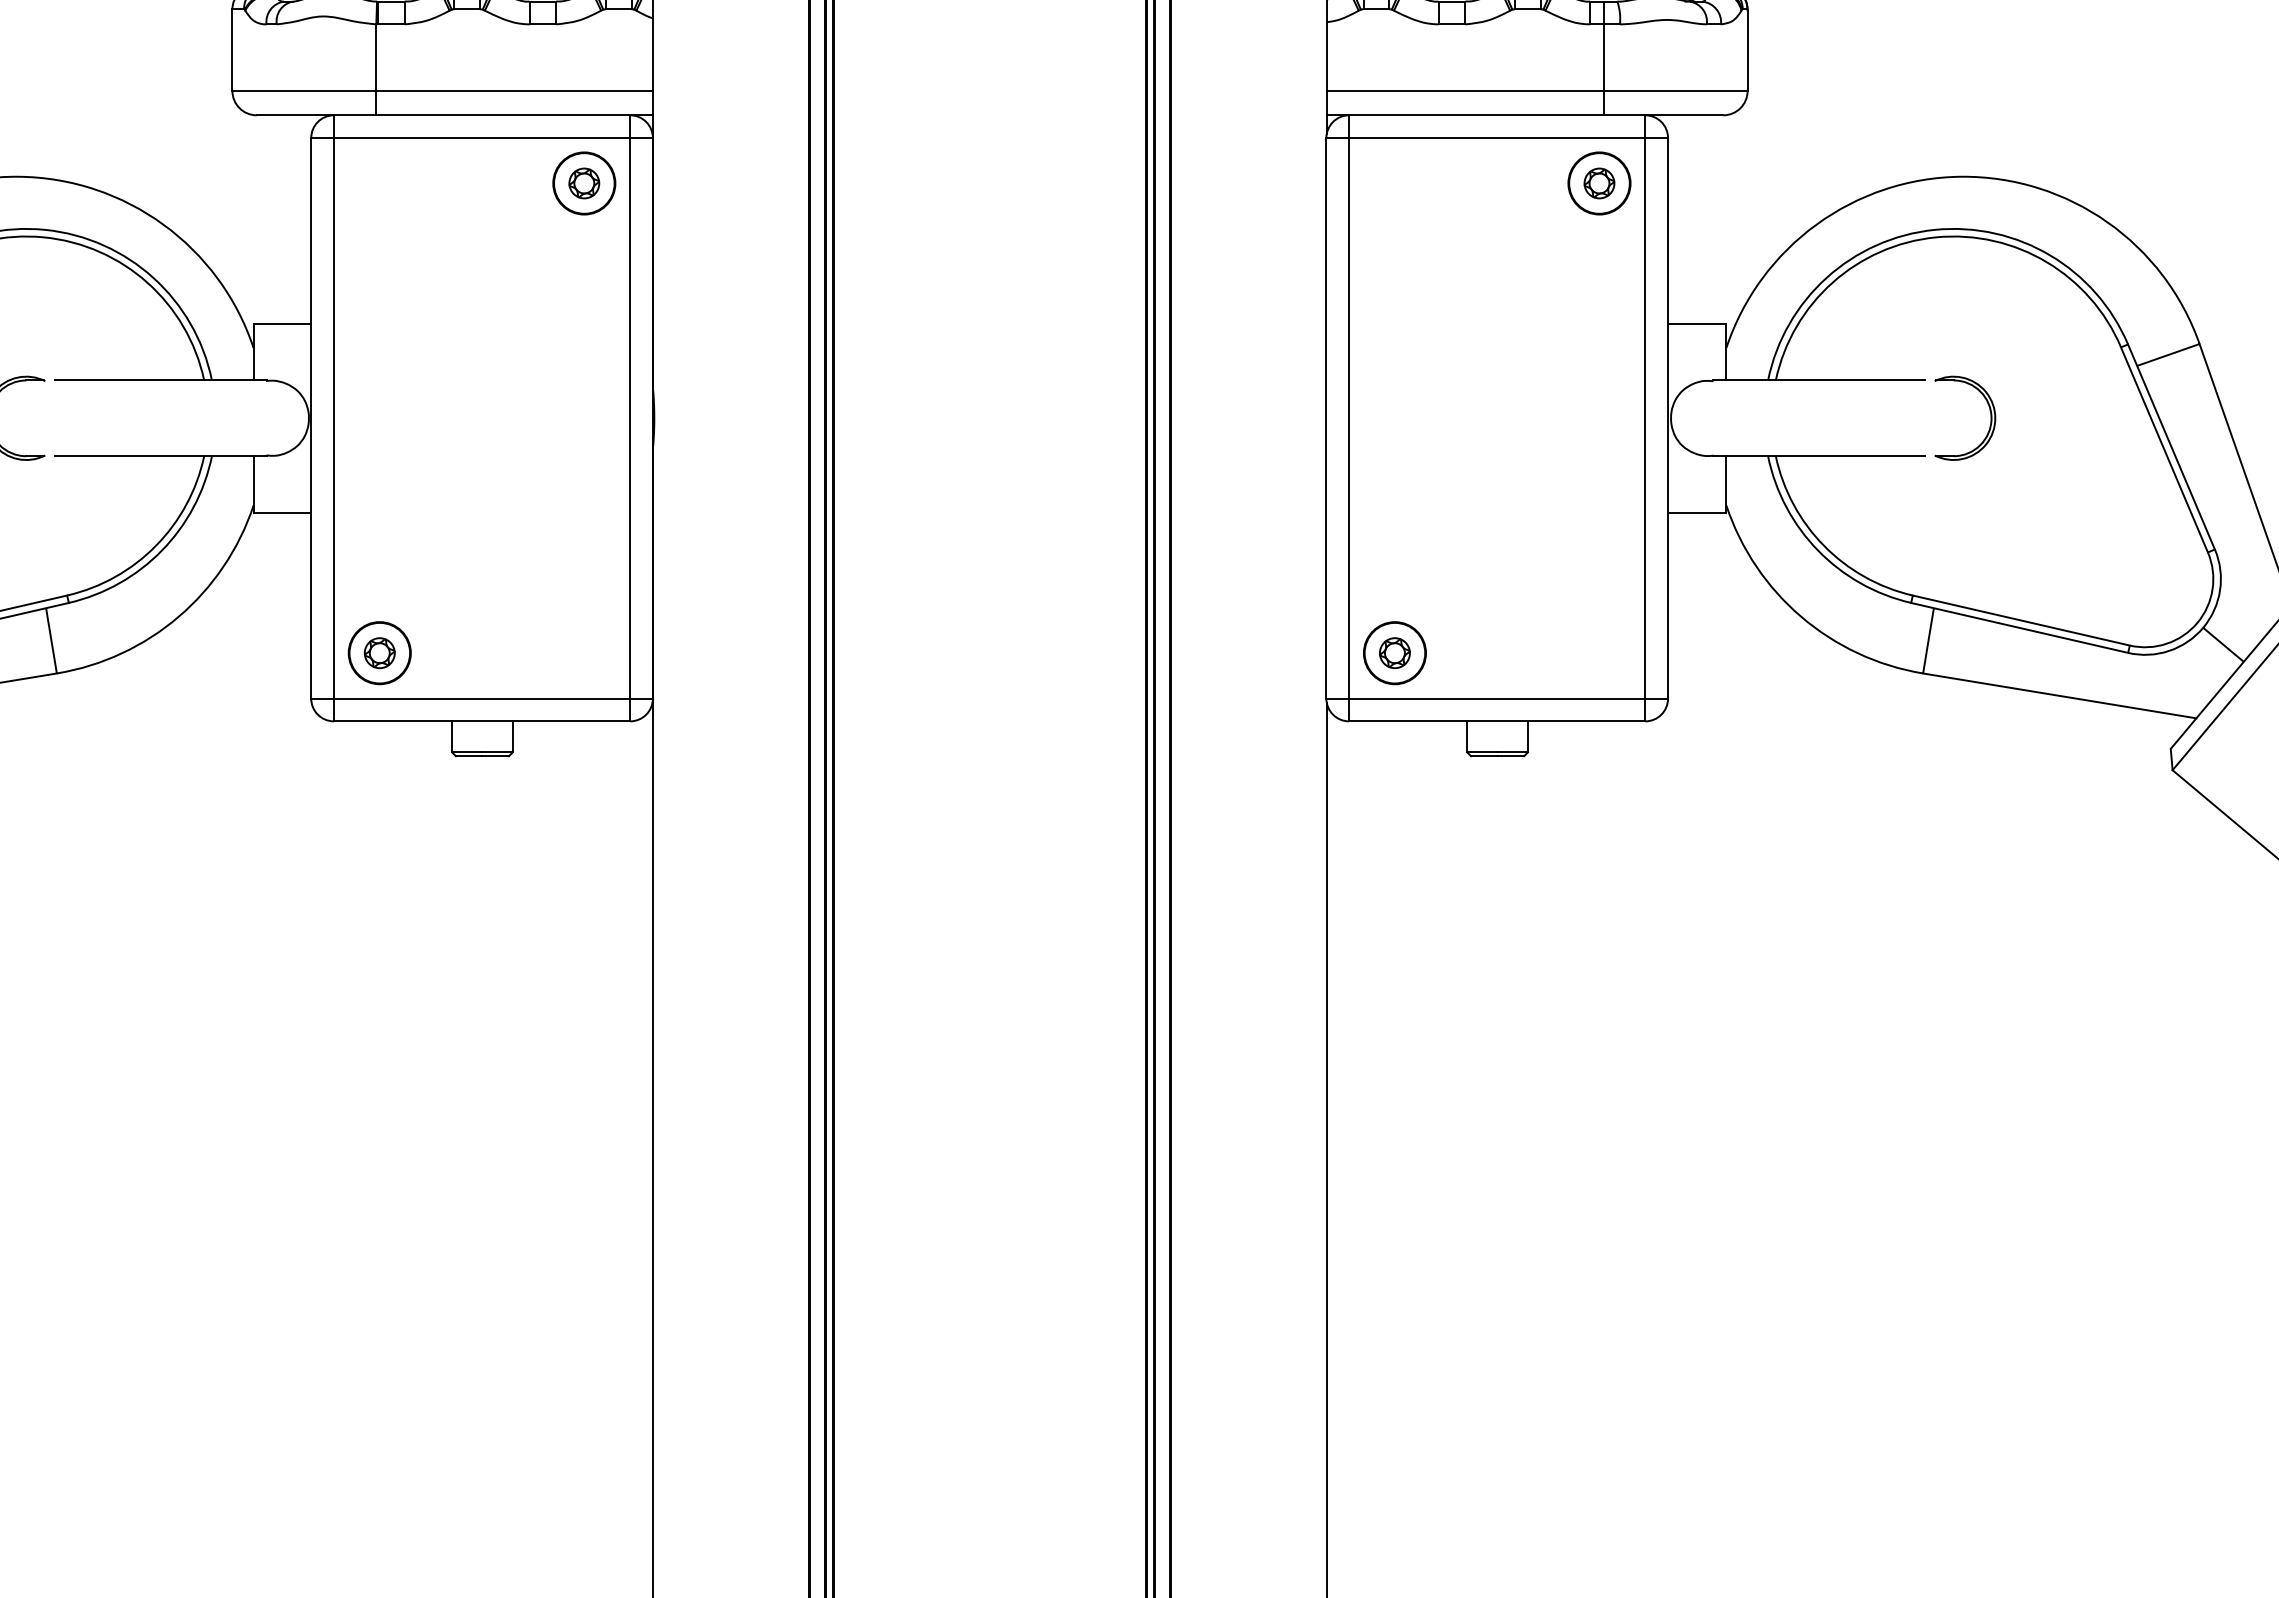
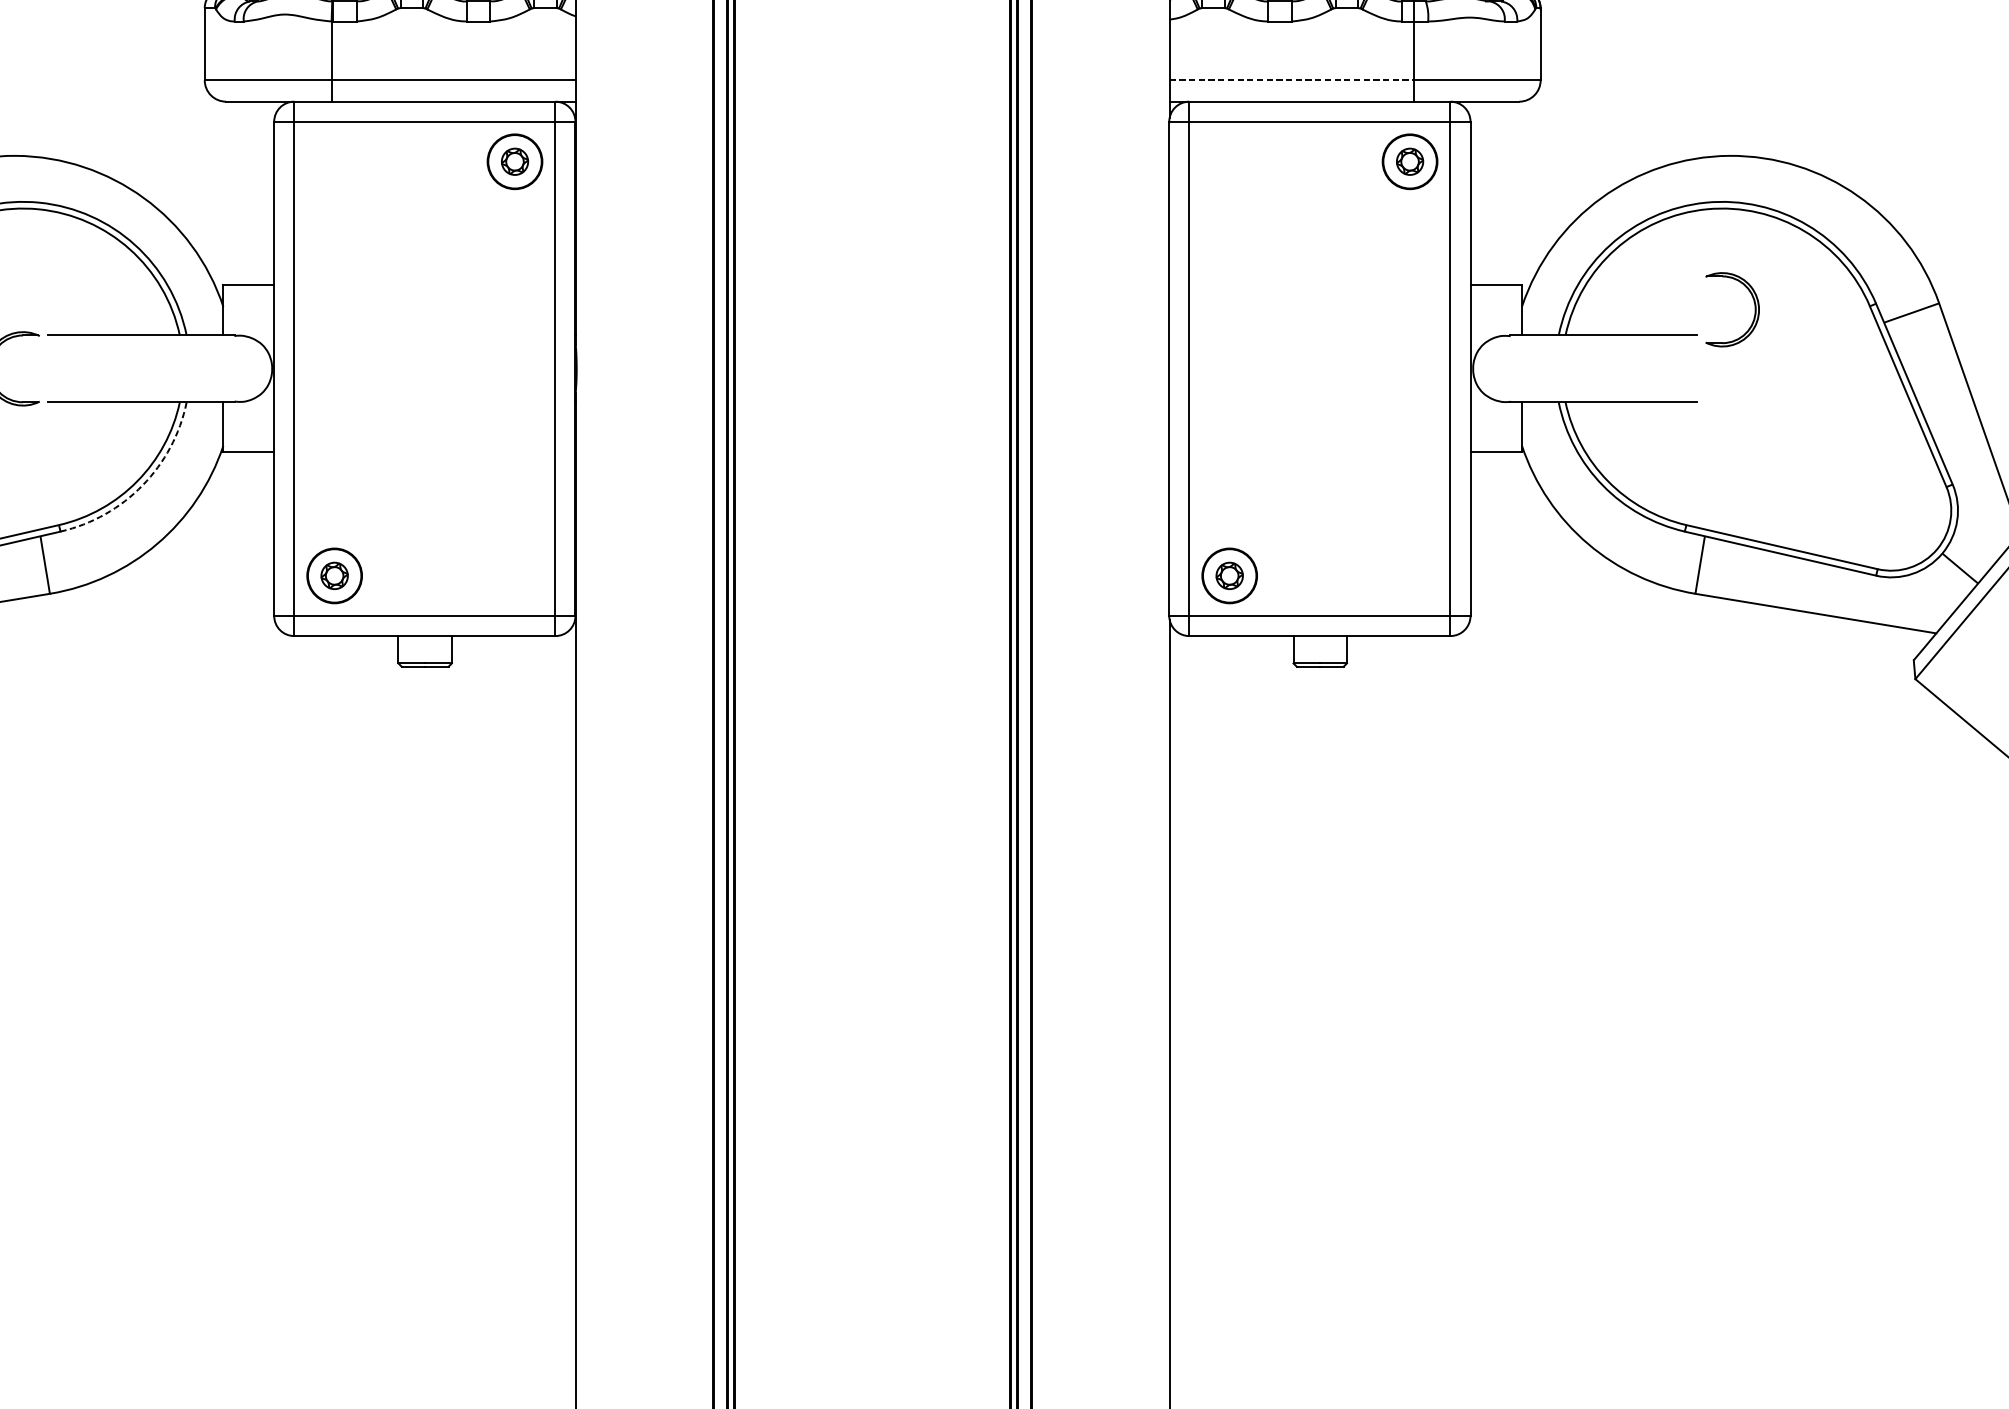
line: (1465, 91) -> (1291, 80), solid -> dashed
part: (1989, 410) -> (1753, 302), moved
arc: (161, 550) -> (142, 485), solid -> dashed

